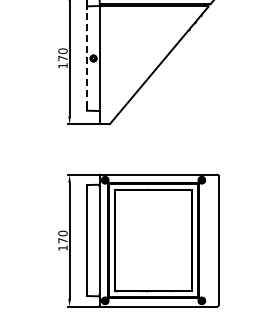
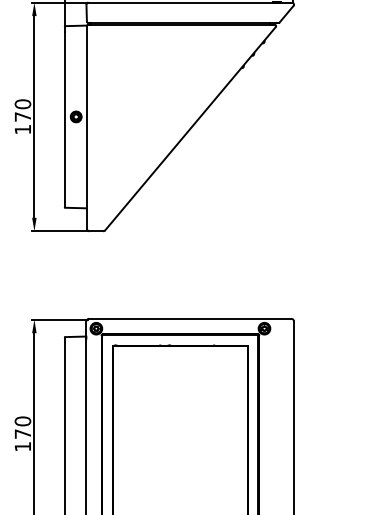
line: (87, 58) -> (65, 116), dashed -> solid

